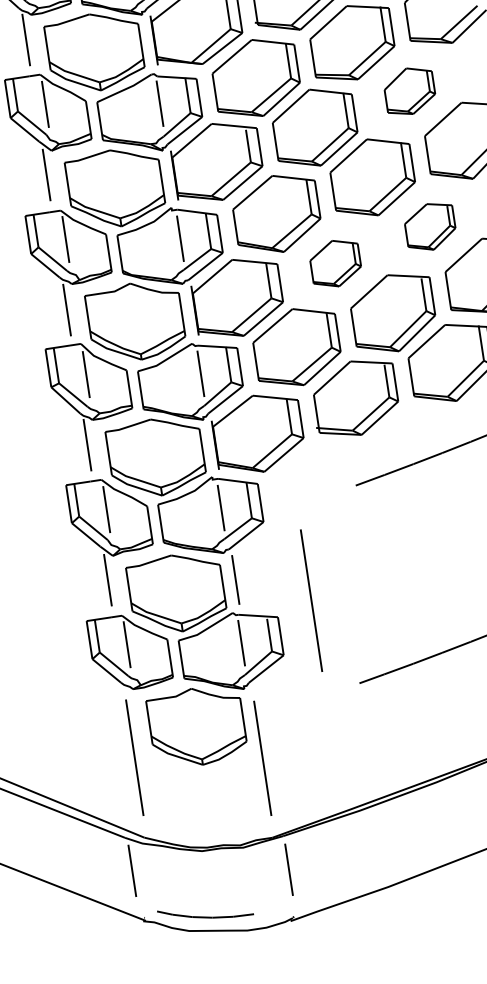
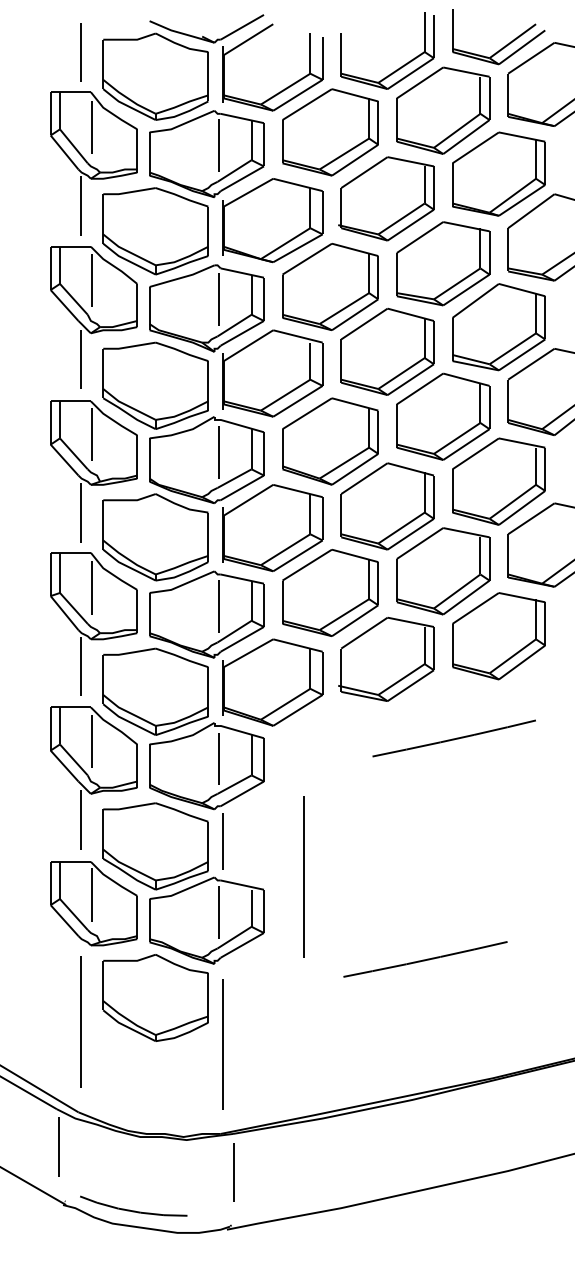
part: (409, 91) -> (498, 327), size x1.67
part: (429, 226) -> (498, 481), size x1.67
part: (335, 263) -> (387, 506), size x1.67

